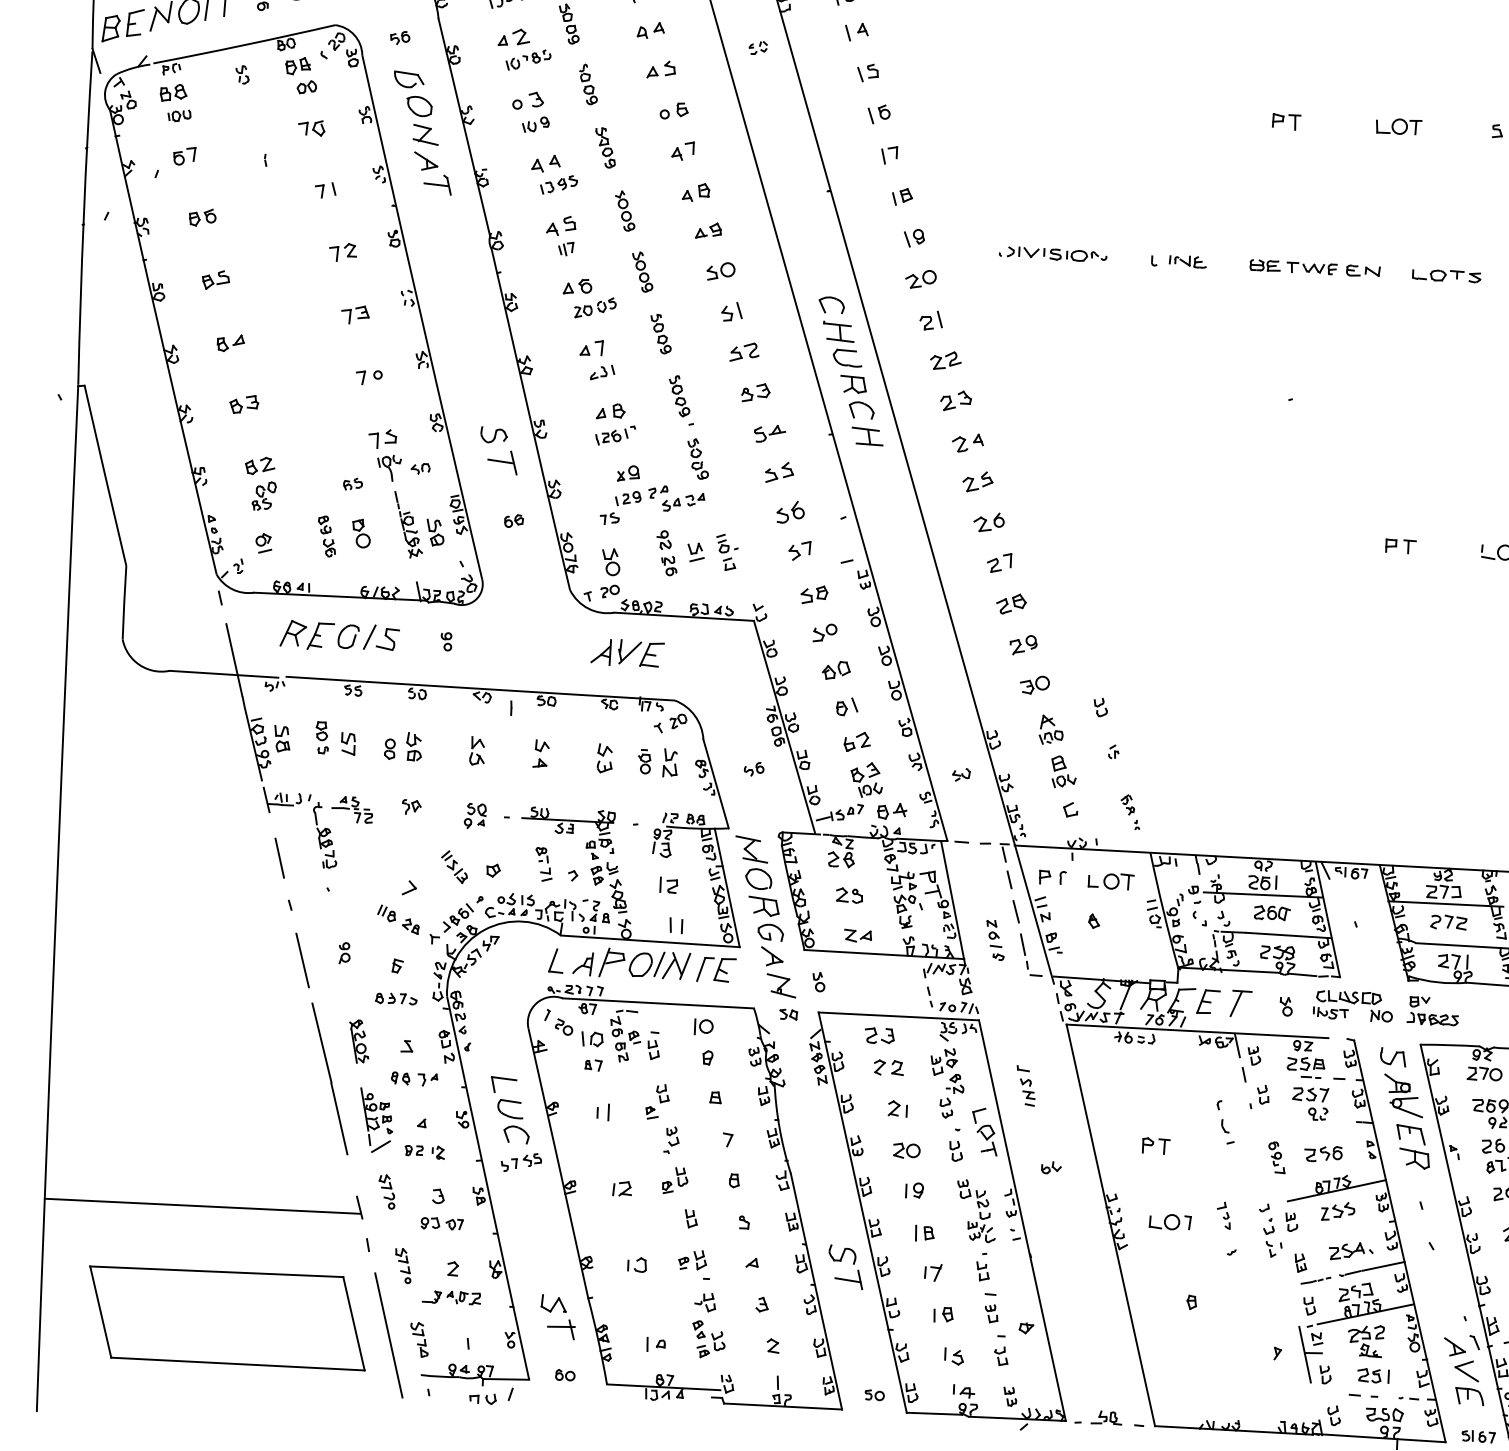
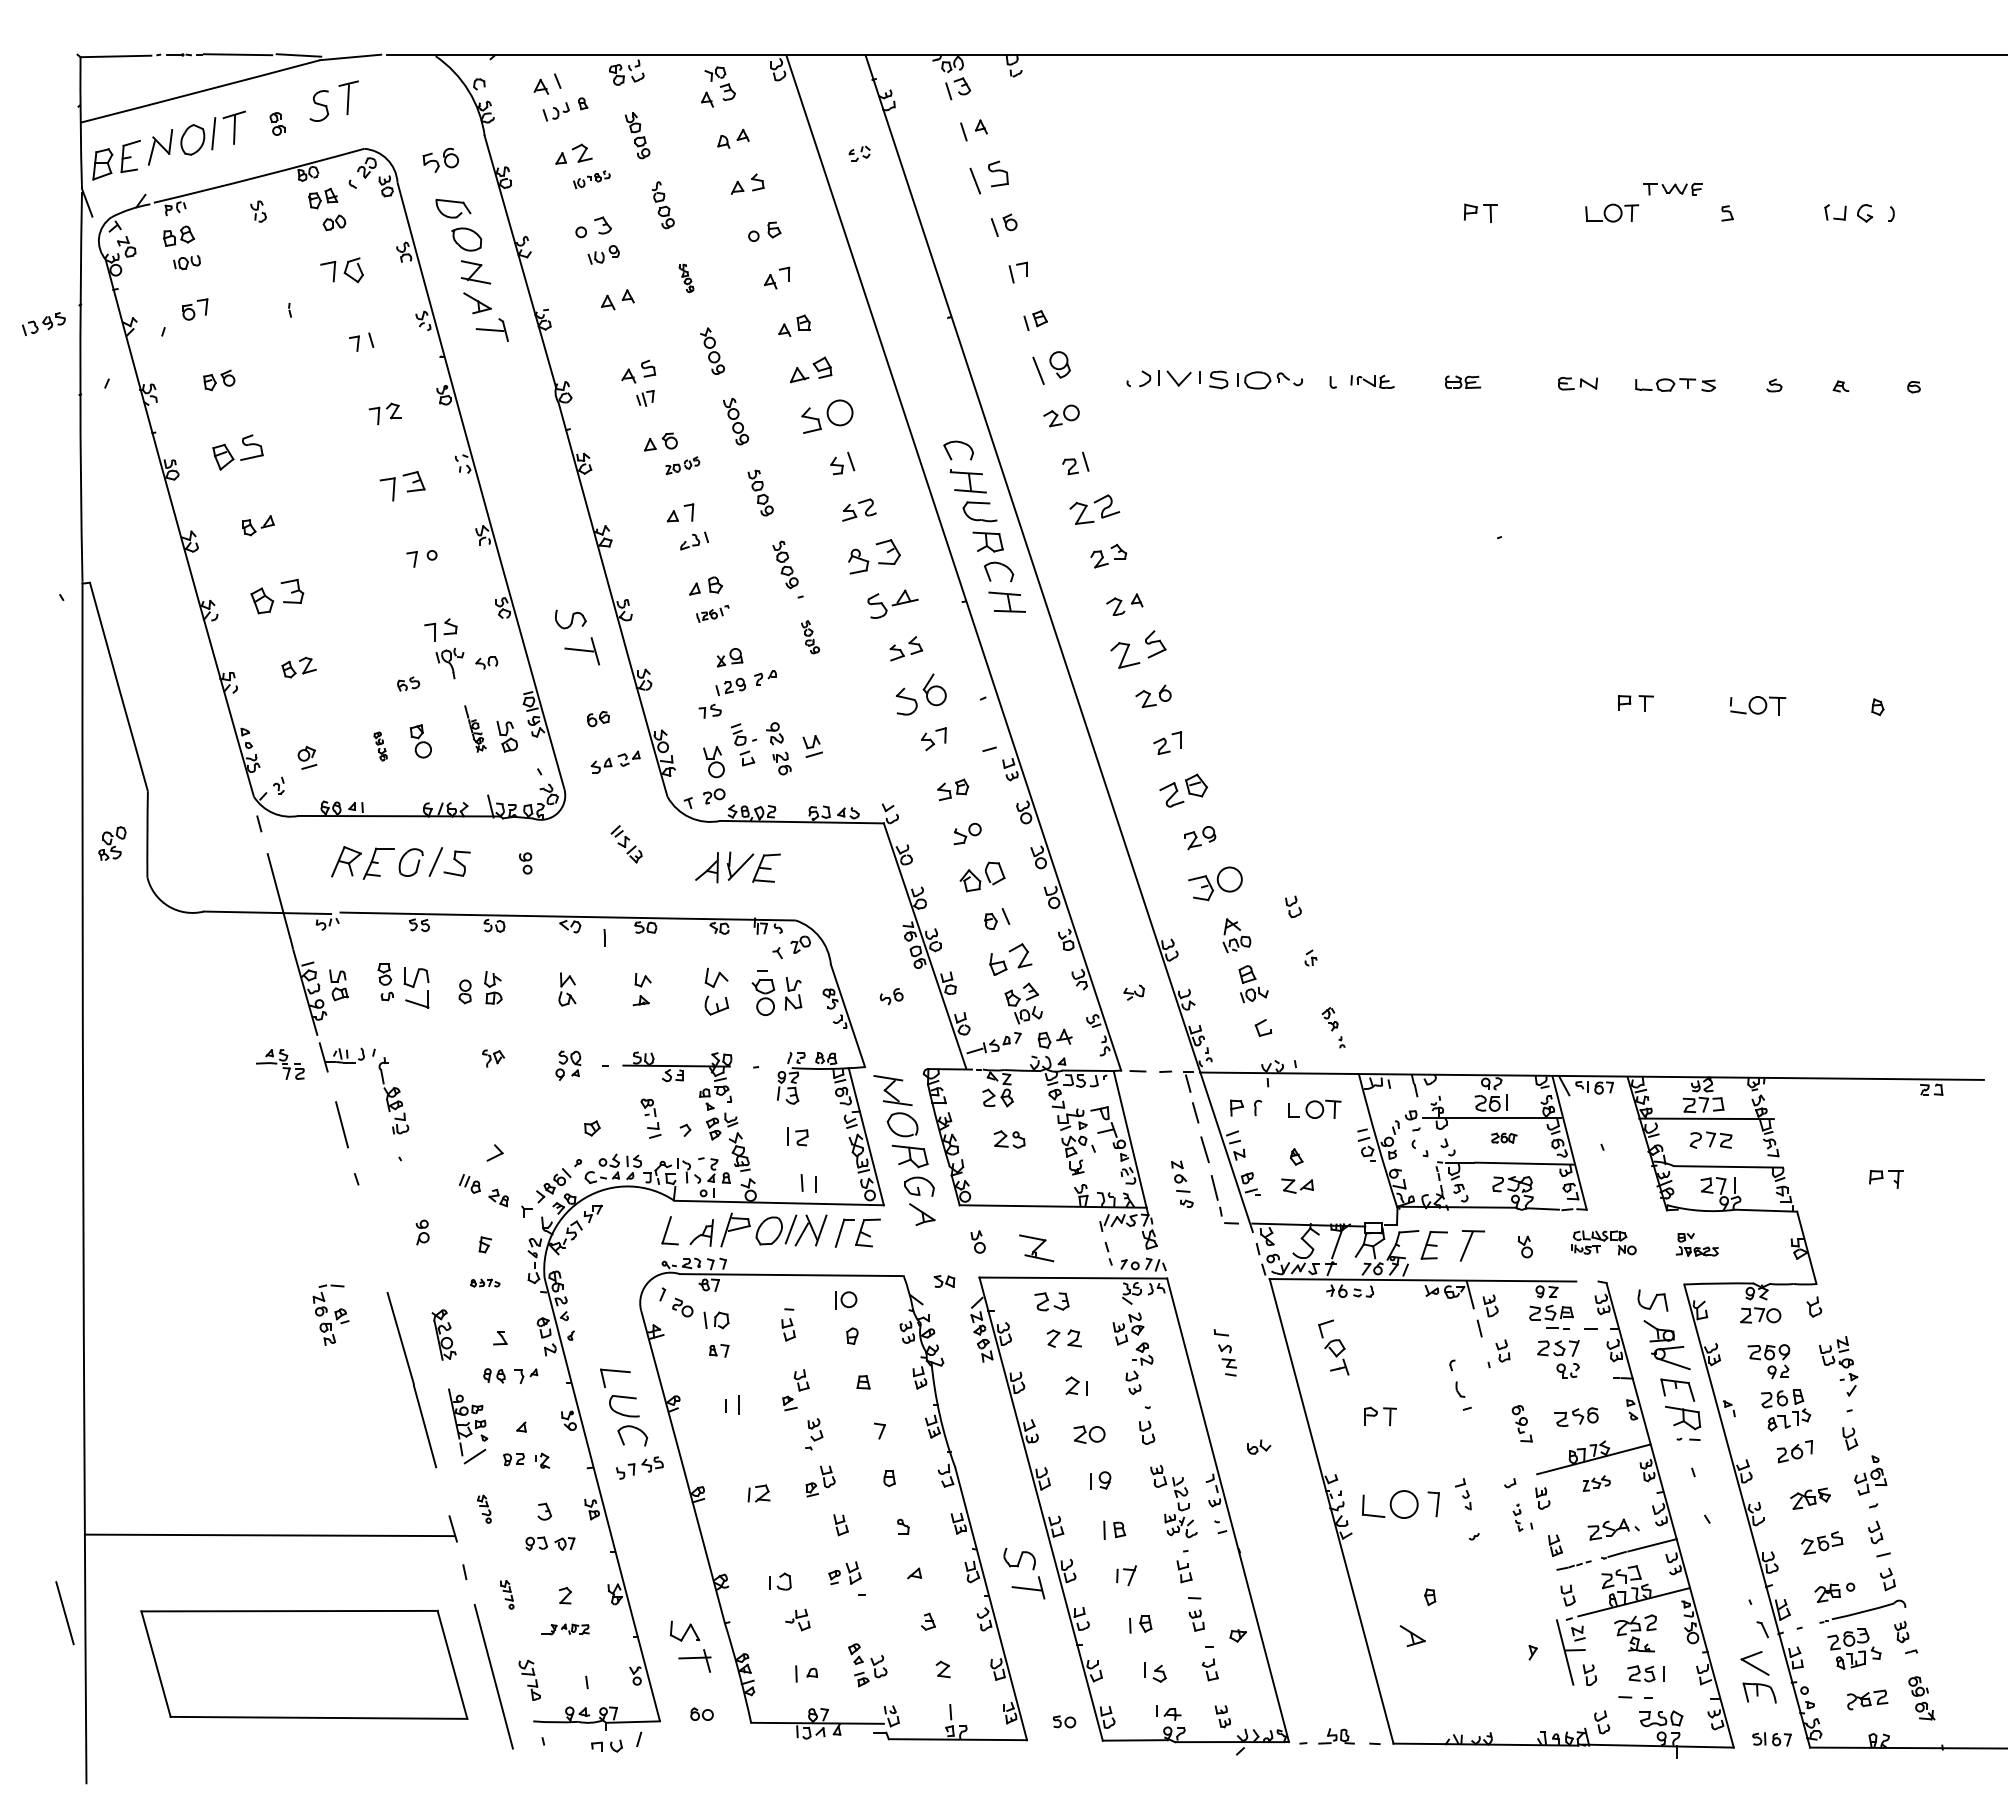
part: (399, 37) -> (440, 160), size x1.6
part: (528, 59) -> (591, 179), size x0.7
part: (867, 72) -> (988, 177), size x1.6
part: (311, 127) -> (341, 269), size x1.4
part: (605, 147) -> (686, 278), size x0.6
part: (558, 184) -> (43, 323), moved
part: (708, 230) -> (810, 369), size x1.4
part: (914, 238) -> (1051, 368), size x1.6
part: (1052, 254) -> (1214, 380), size x1.4
part: (1311, 267) -> (1672, 188), moved
part: (720, 272) -> (827, 417), size x1.6
part: (215, 279) -> (237, 452), size x1.6
part: (595, 307) -> (682, 465), size x0.7
part: (355, 315) -> (402, 486), size x1.4
part: (945, 360) -> (1094, 509), size x1.4
part: (755, 392) -> (874, 556), size x1.6
part: (244, 404) -> (277, 596), size x1.6
part: (769, 433) -> (892, 603), size x1.4
part: (615, 435) -> (712, 613), size x0.7
part: (698, 459) -> (810, 637), size x0.7
part: (977, 481) -> (1138, 649), size x1.6
part: (264, 496) -> (112, 843), moved
part: (683, 501) -> (615, 761), moved
part: (790, 512) -> (921, 694), size x1.6
part: (408, 524) -> (475, 728), size x0.6
part: (326, 536) -> (380, 746), size x0.6
part: (726, 552) -> (743, 744), moved
part: (1011, 603) -> (1183, 790), size x1.4
part: (836, 670) -> (982, 877), size x1.4
part: (1034, 685) -> (1214, 884), size x1.6
part: (857, 741) -> (1010, 959), size x1.4
part: (347, 743) -> (415, 987), size x1.6
part: (604, 758) -> (716, 991), size x1.4
part: (643, 761) -> (762, 993), size x1.6
part: (352, 809) -> (280, 1064), moved
part: (454, 867) -> (626, 844), moved
part: (1272, 912) -> (1504, 1137), size x0.6
part: (858, 935) -> (1297, 1185), moved
line: (302, 960) -> (64, 1613), moved
part: (781, 985) -> (1036, 1248), moved
part: (395, 998) -> (484, 1282), size x0.6
part: (1353, 1005) -> (1603, 1242), size x0.7
part: (1433, 1011) -> (1697, 1244), size x0.7
part: (625, 1035) -> (330, 1314), moved
part: (984, 1131) -> (1333, 1347), moved
part: (387, 1192) -> (484, 1509), size x0.7
part: (1338, 1211) -> (1596, 1483), size x0.7
part: (1169, 1222) -> (1400, 1504), size x1.6
part: (1269, 1237) -> (1517, 1517), size x0.6
part: (403, 1265) -> (507, 1594), size x0.7
part: (451, 1297) -> (565, 1629), size x0.7
part: (705, 1302) -> (797, 1620), moved
part: (1454, 1347) -> (1412, 1636), moved
part: (1408, 1397) -> (1688, 1438), moved

